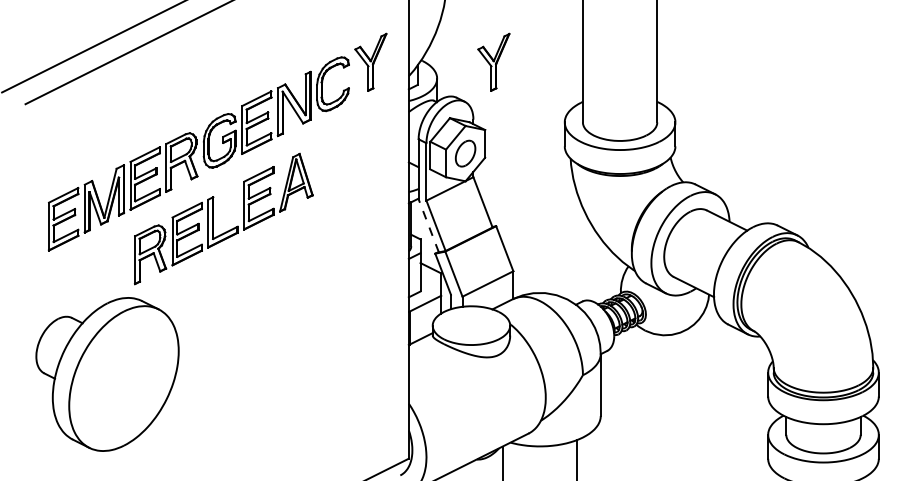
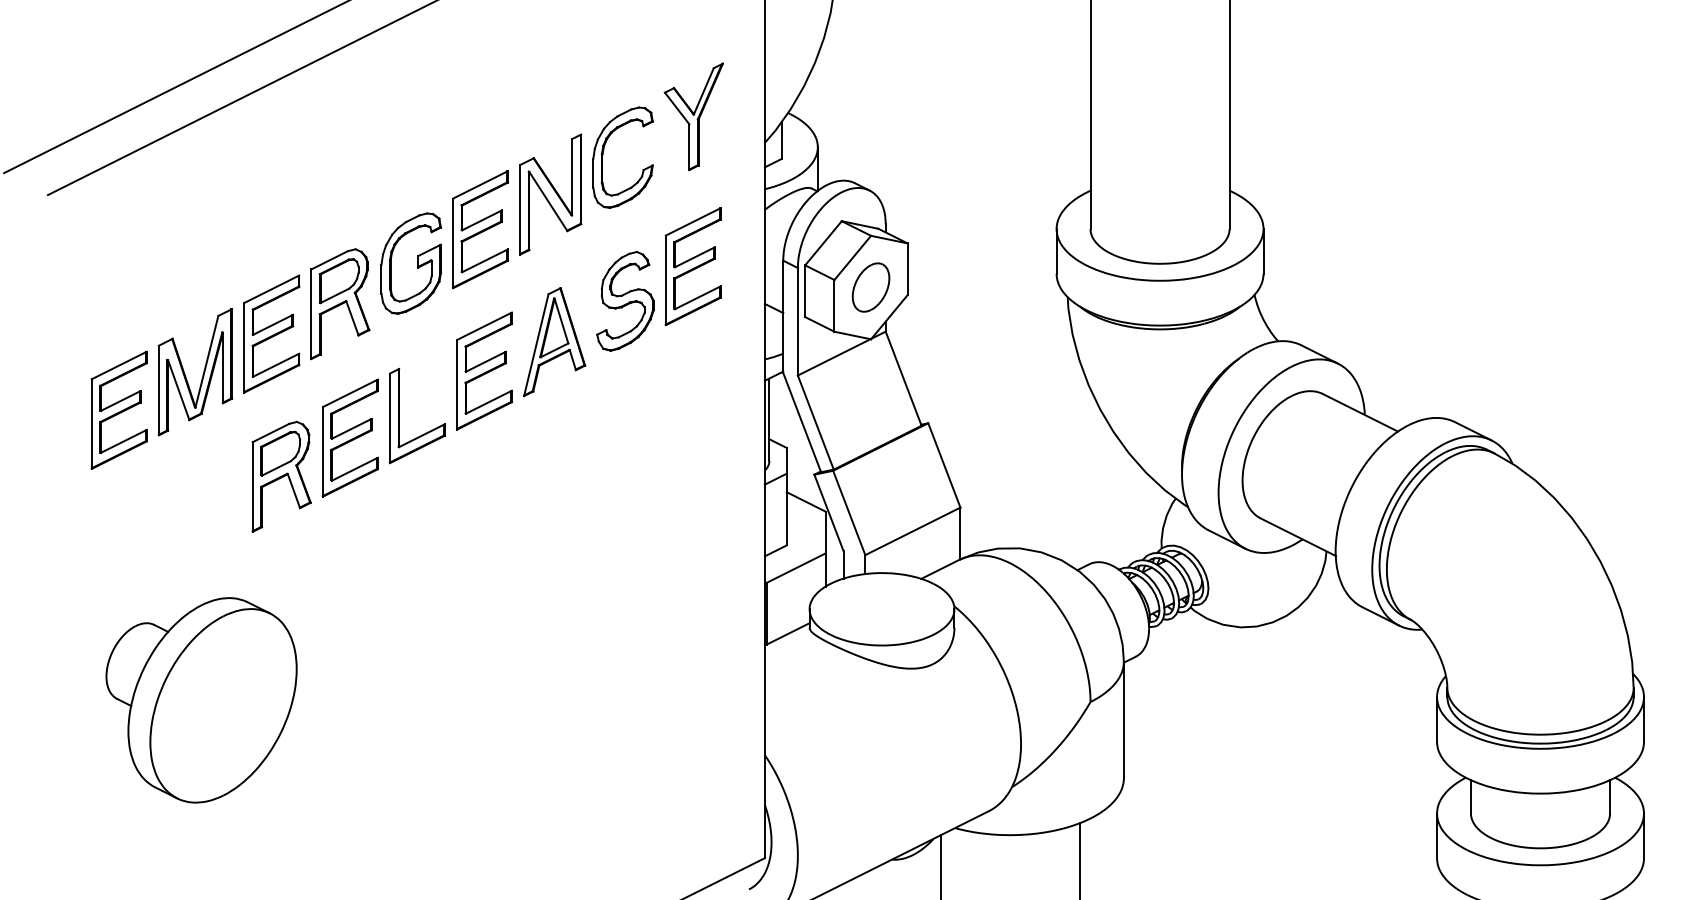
part: (493, 61) -> (923, 115), removed
part: (352, 149) -> (659, 279), added
line: (428, 225) -> (801, 421), dashed -> solid
part: (107, 373) -> (201, 698), size x0.71

